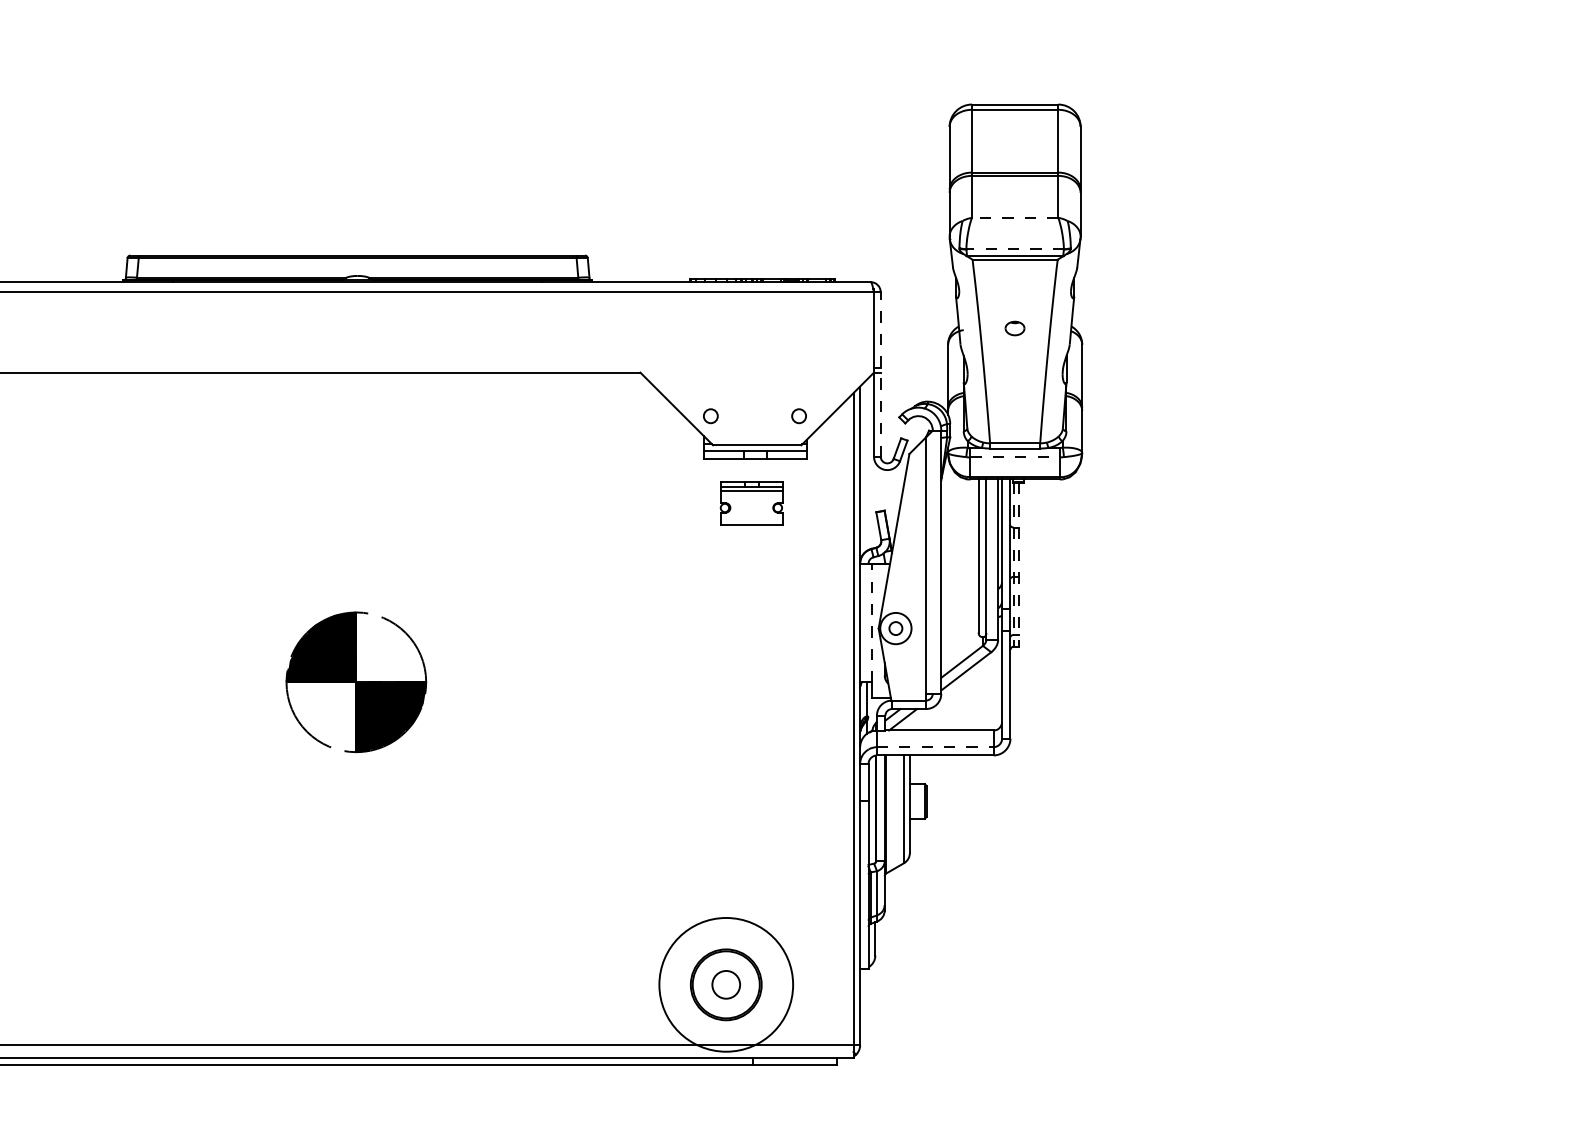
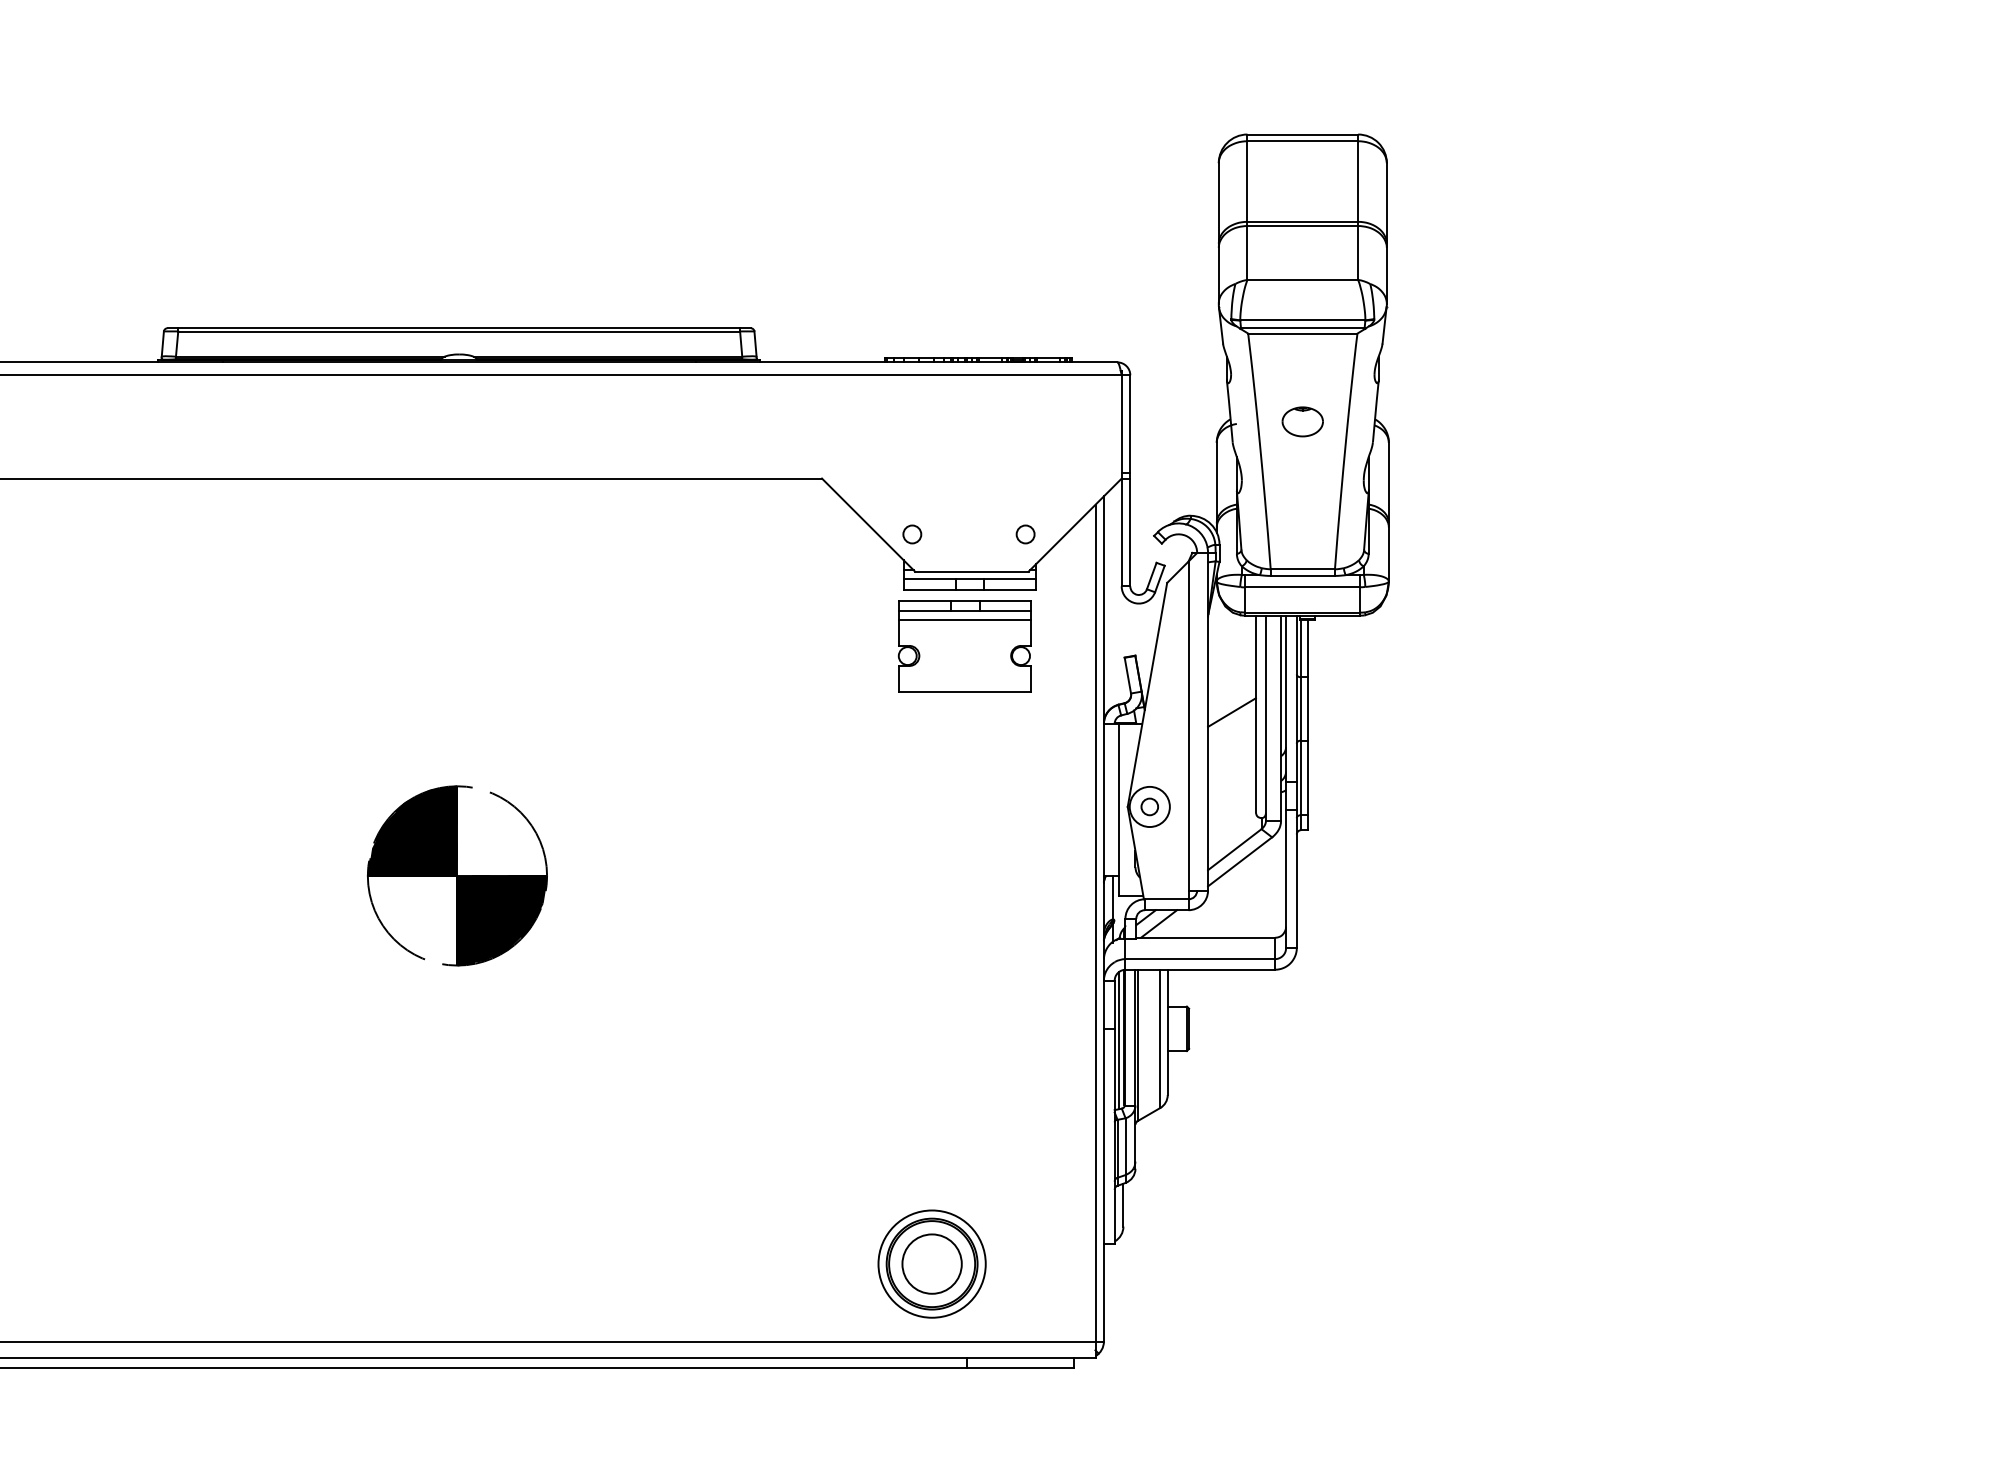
line: (1014, 217) -> (1302, 279), dashed -> solid
line: (1014, 249) -> (1302, 320), dashed -> solid
part: (1014, 328) -> (1302, 421), size x1.67
line: (880, 374) -> (1130, 480), dashed -> solid
line: (1015, 457) -> (1303, 587), dashed -> solid
part: (751, 503) -> (964, 646), size x1.67
line: (959, 554) -> (1231, 712), added
line: (1014, 565) -> (1301, 725), dashed -> solid
line: (1018, 565) -> (1307, 725), dashed -> solid
line: (871, 622) -> (1118, 799), dashed -> solid
line: (935, 747) -> (1200, 959), dashed -> solid
line: (871, 810) -> (1118, 1040), added
circle: (725, 984) -> (931, 1263), size x0.62
circle: (725, 984) -> (931, 1263), size x1.67

